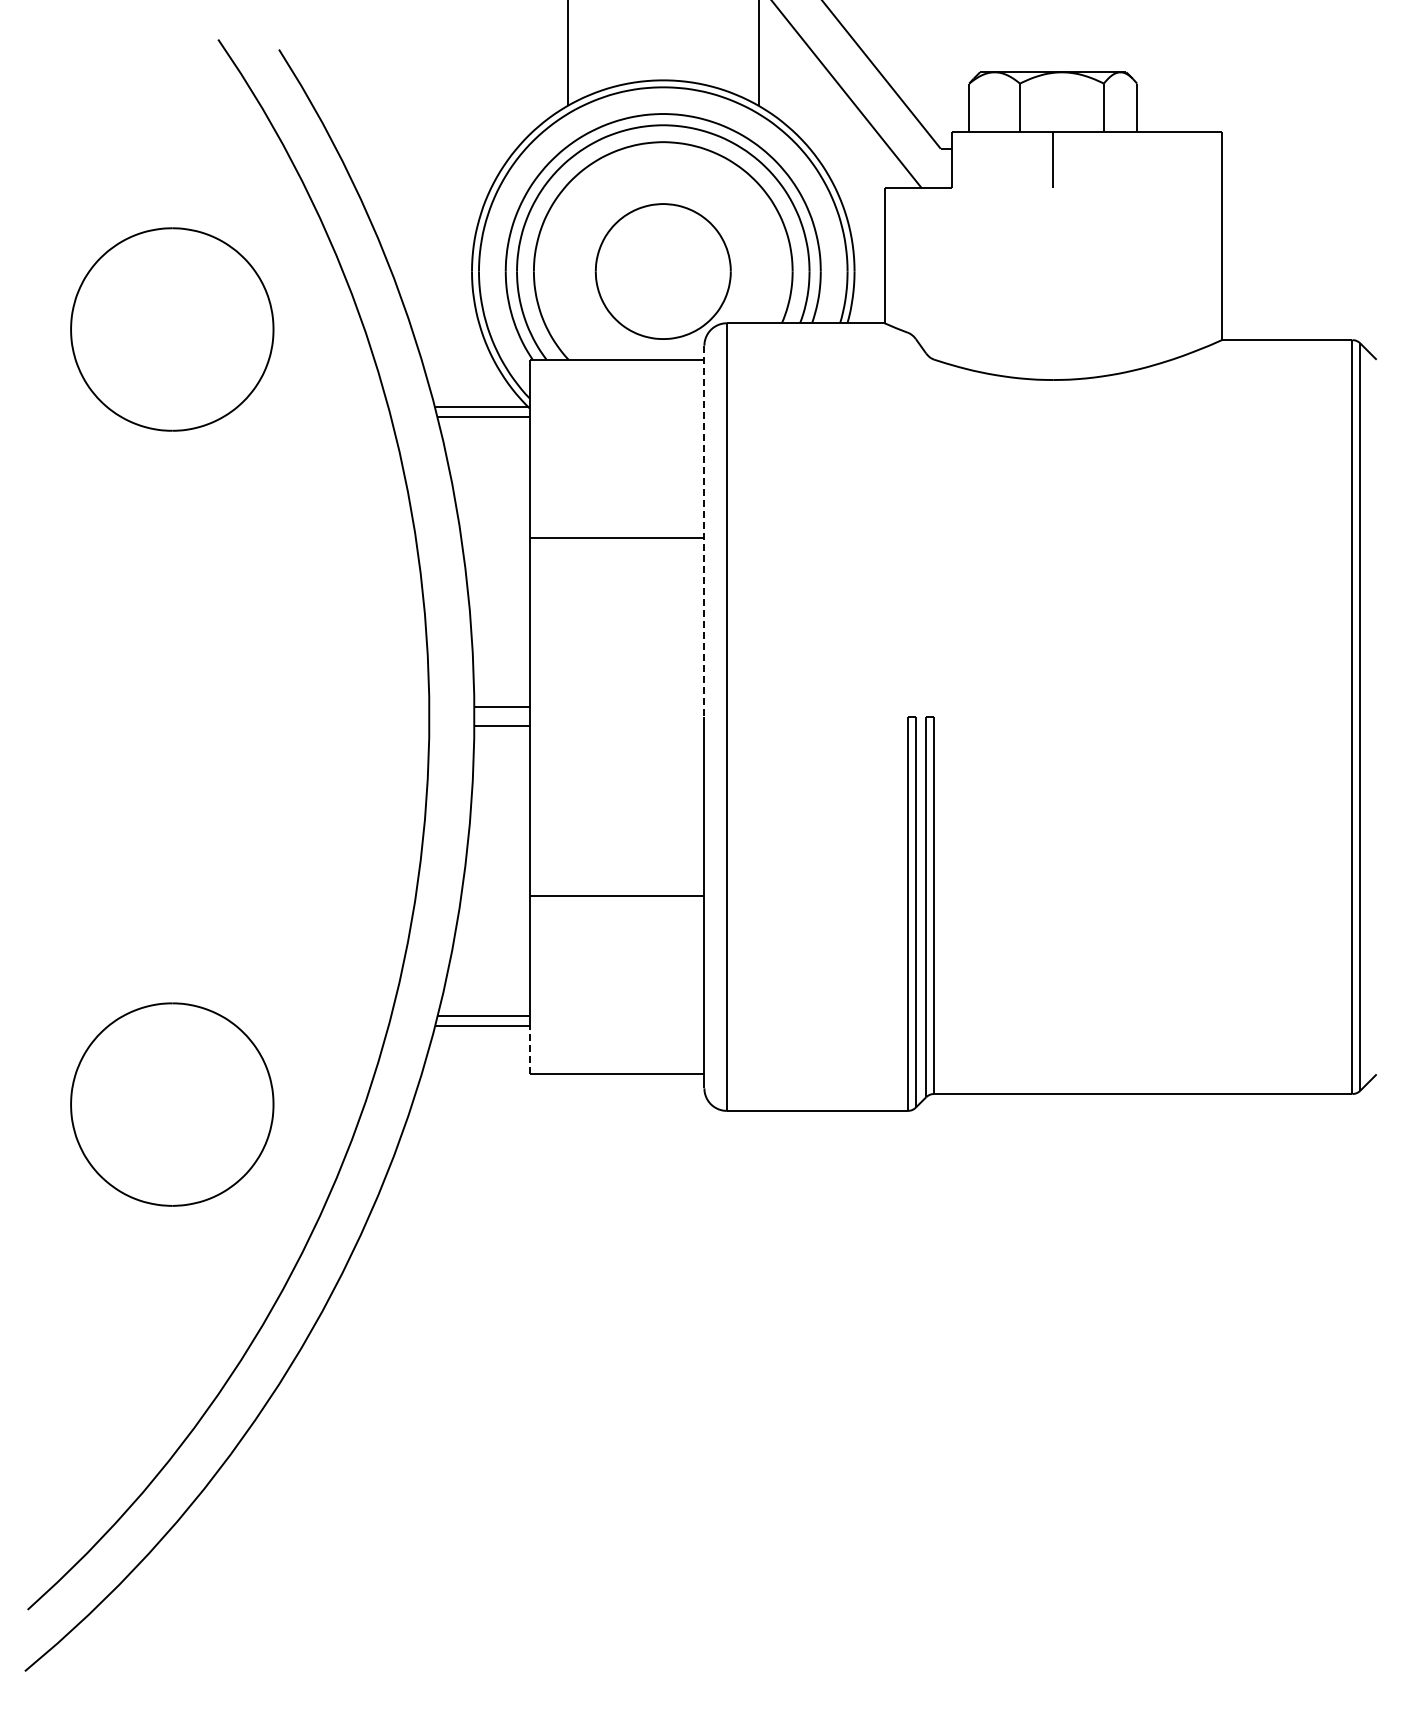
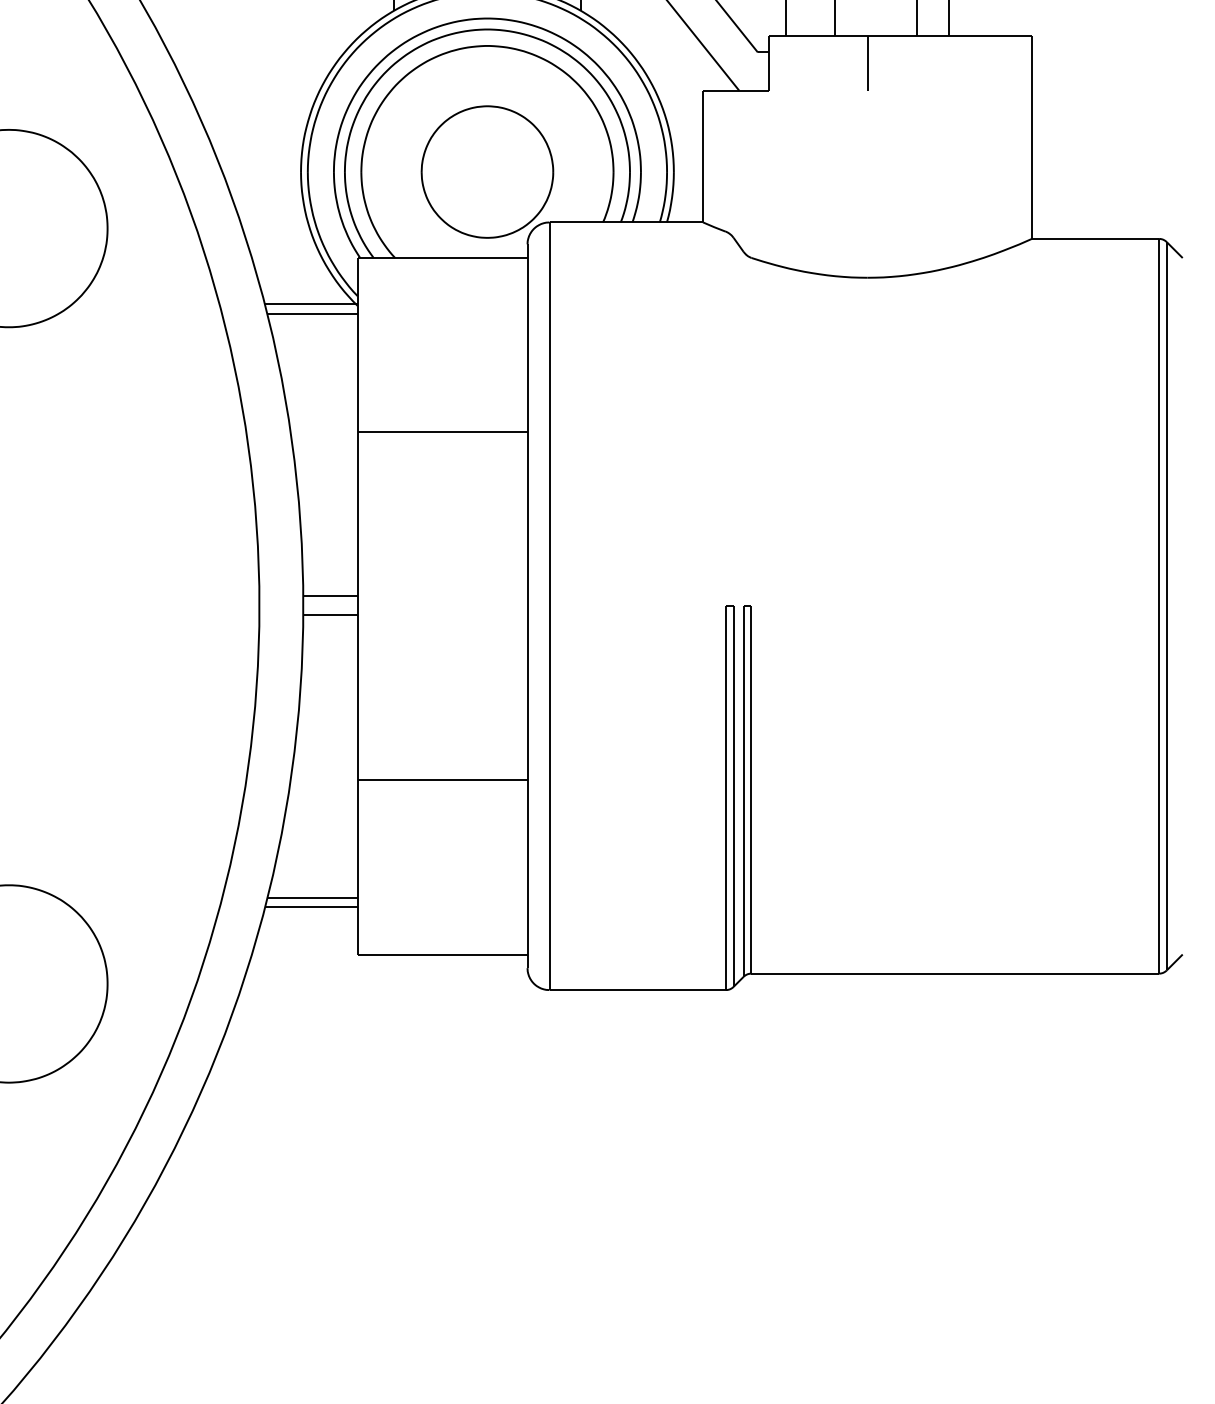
line: (704, 531) -> (527, 425), dashed -> solid
line: (530, 1049) -> (358, 930), dashed -> solid

